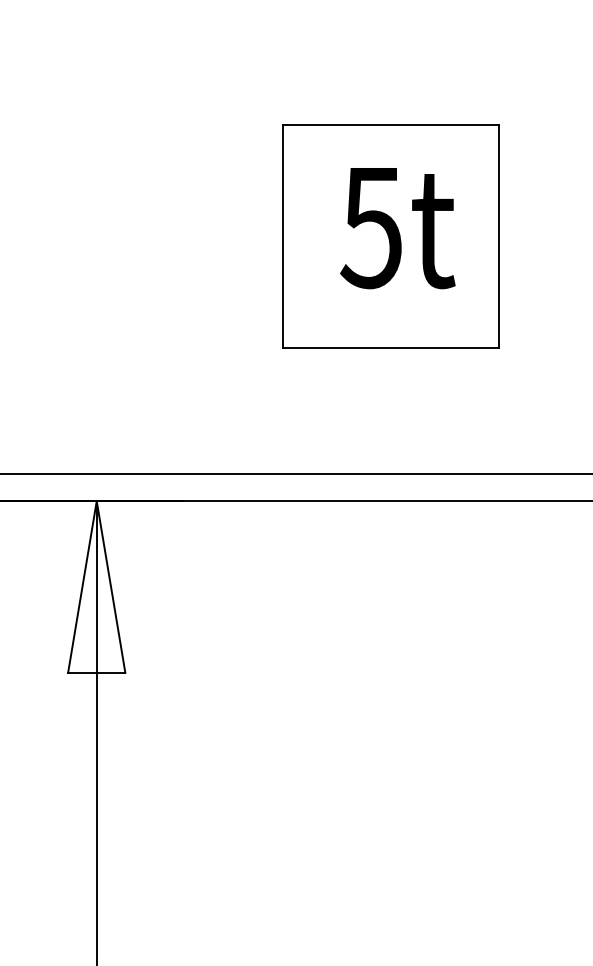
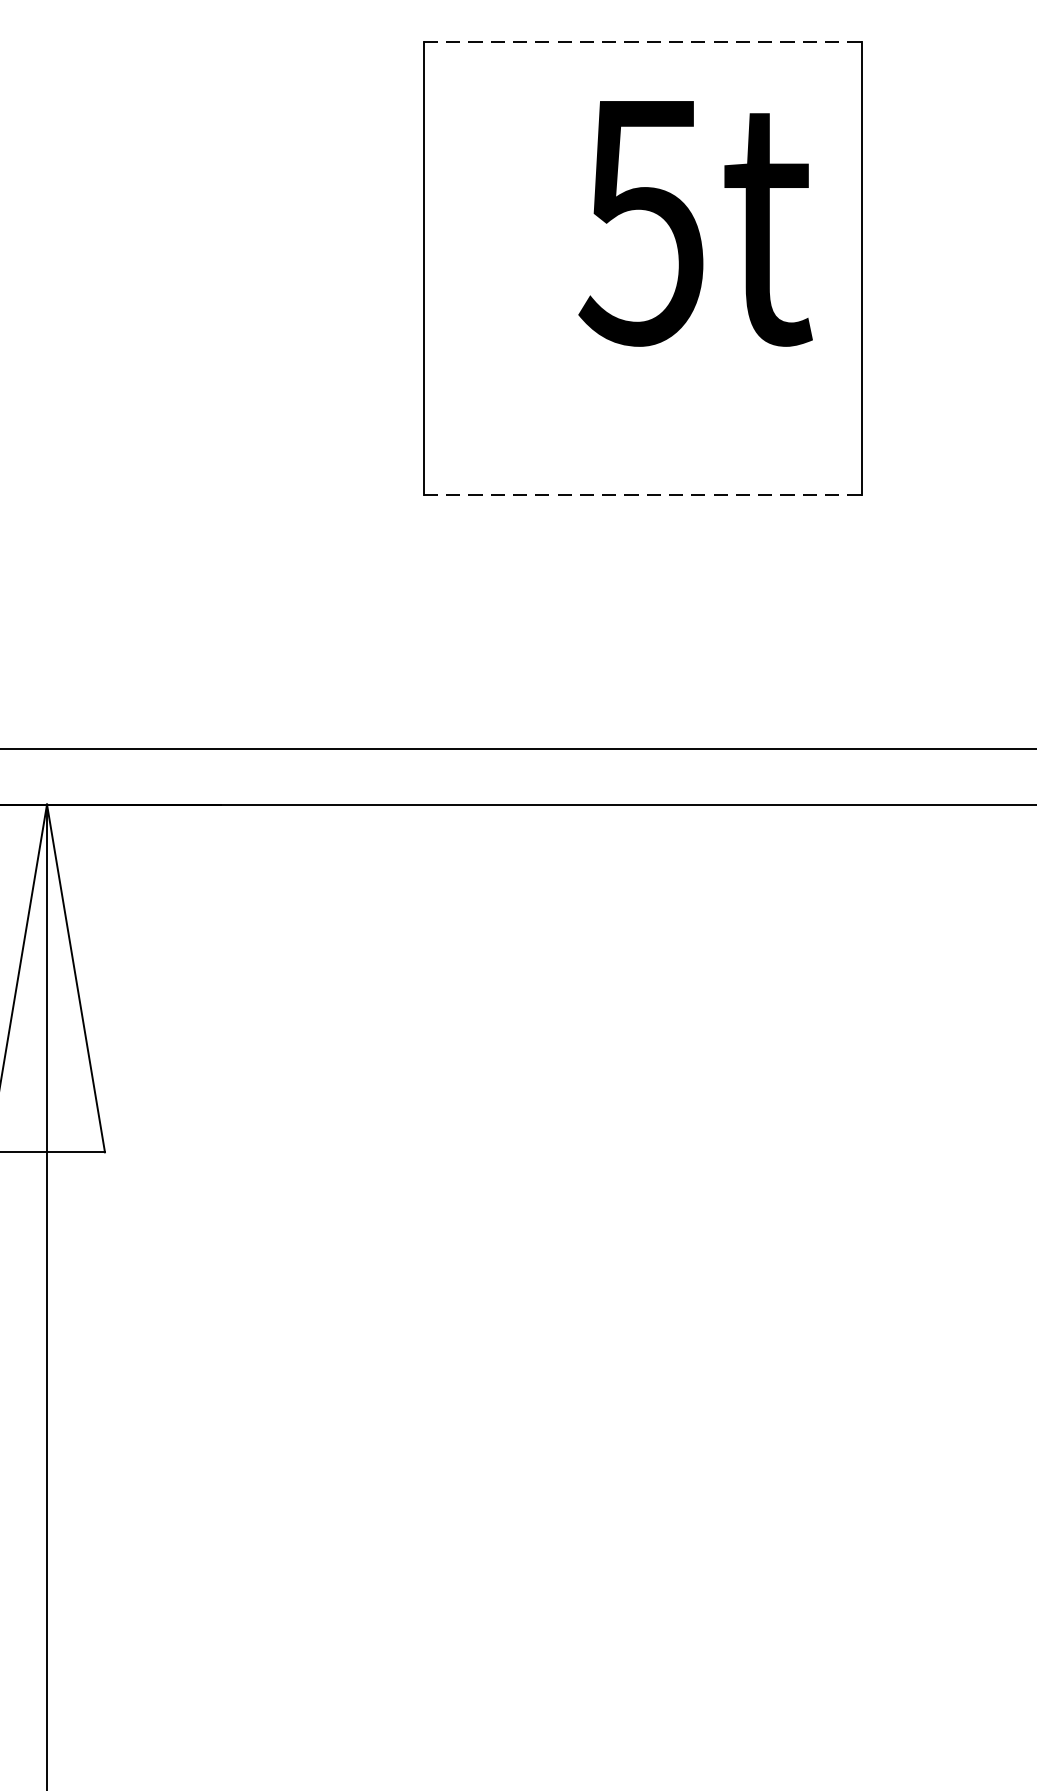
line: (391, 124) -> (644, 41), solid -> dashed
text: (397, 228) -> (694, 223), moved
line: (391, 348) -> (644, 495), solid -> dashed

